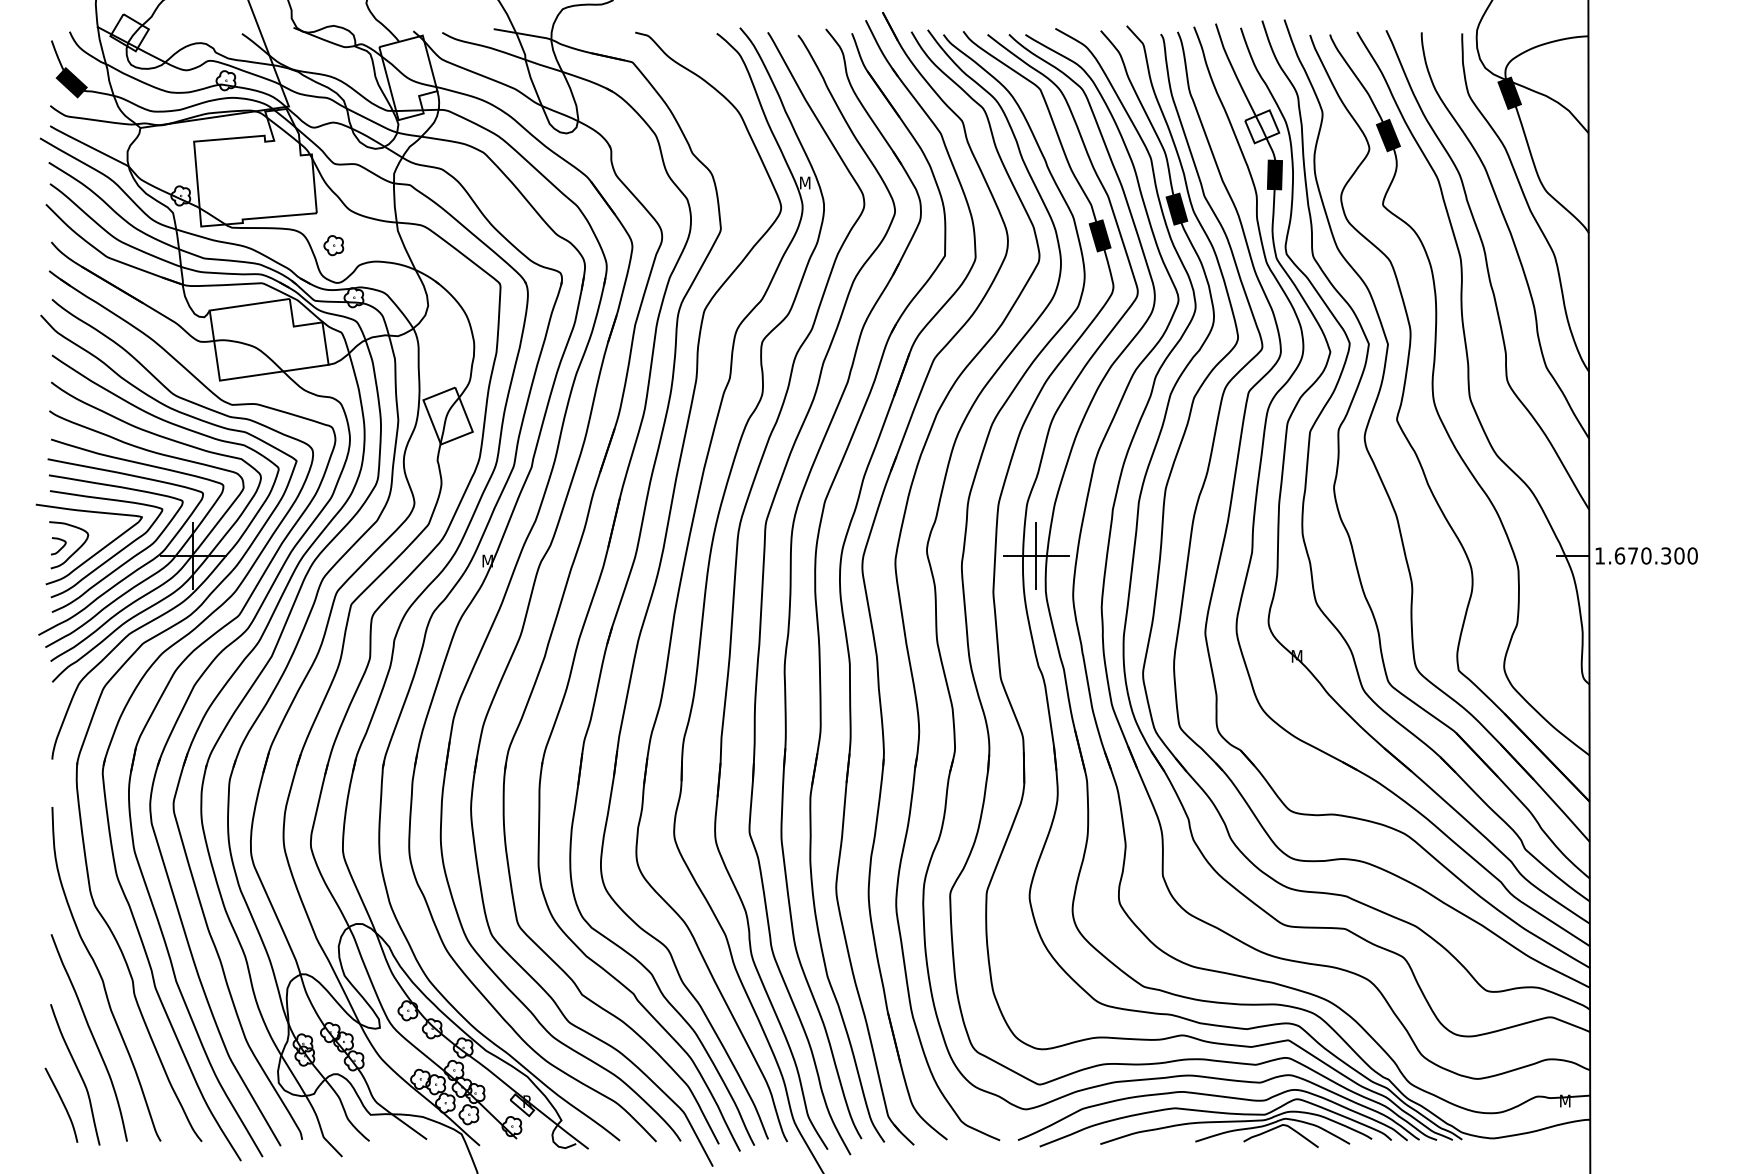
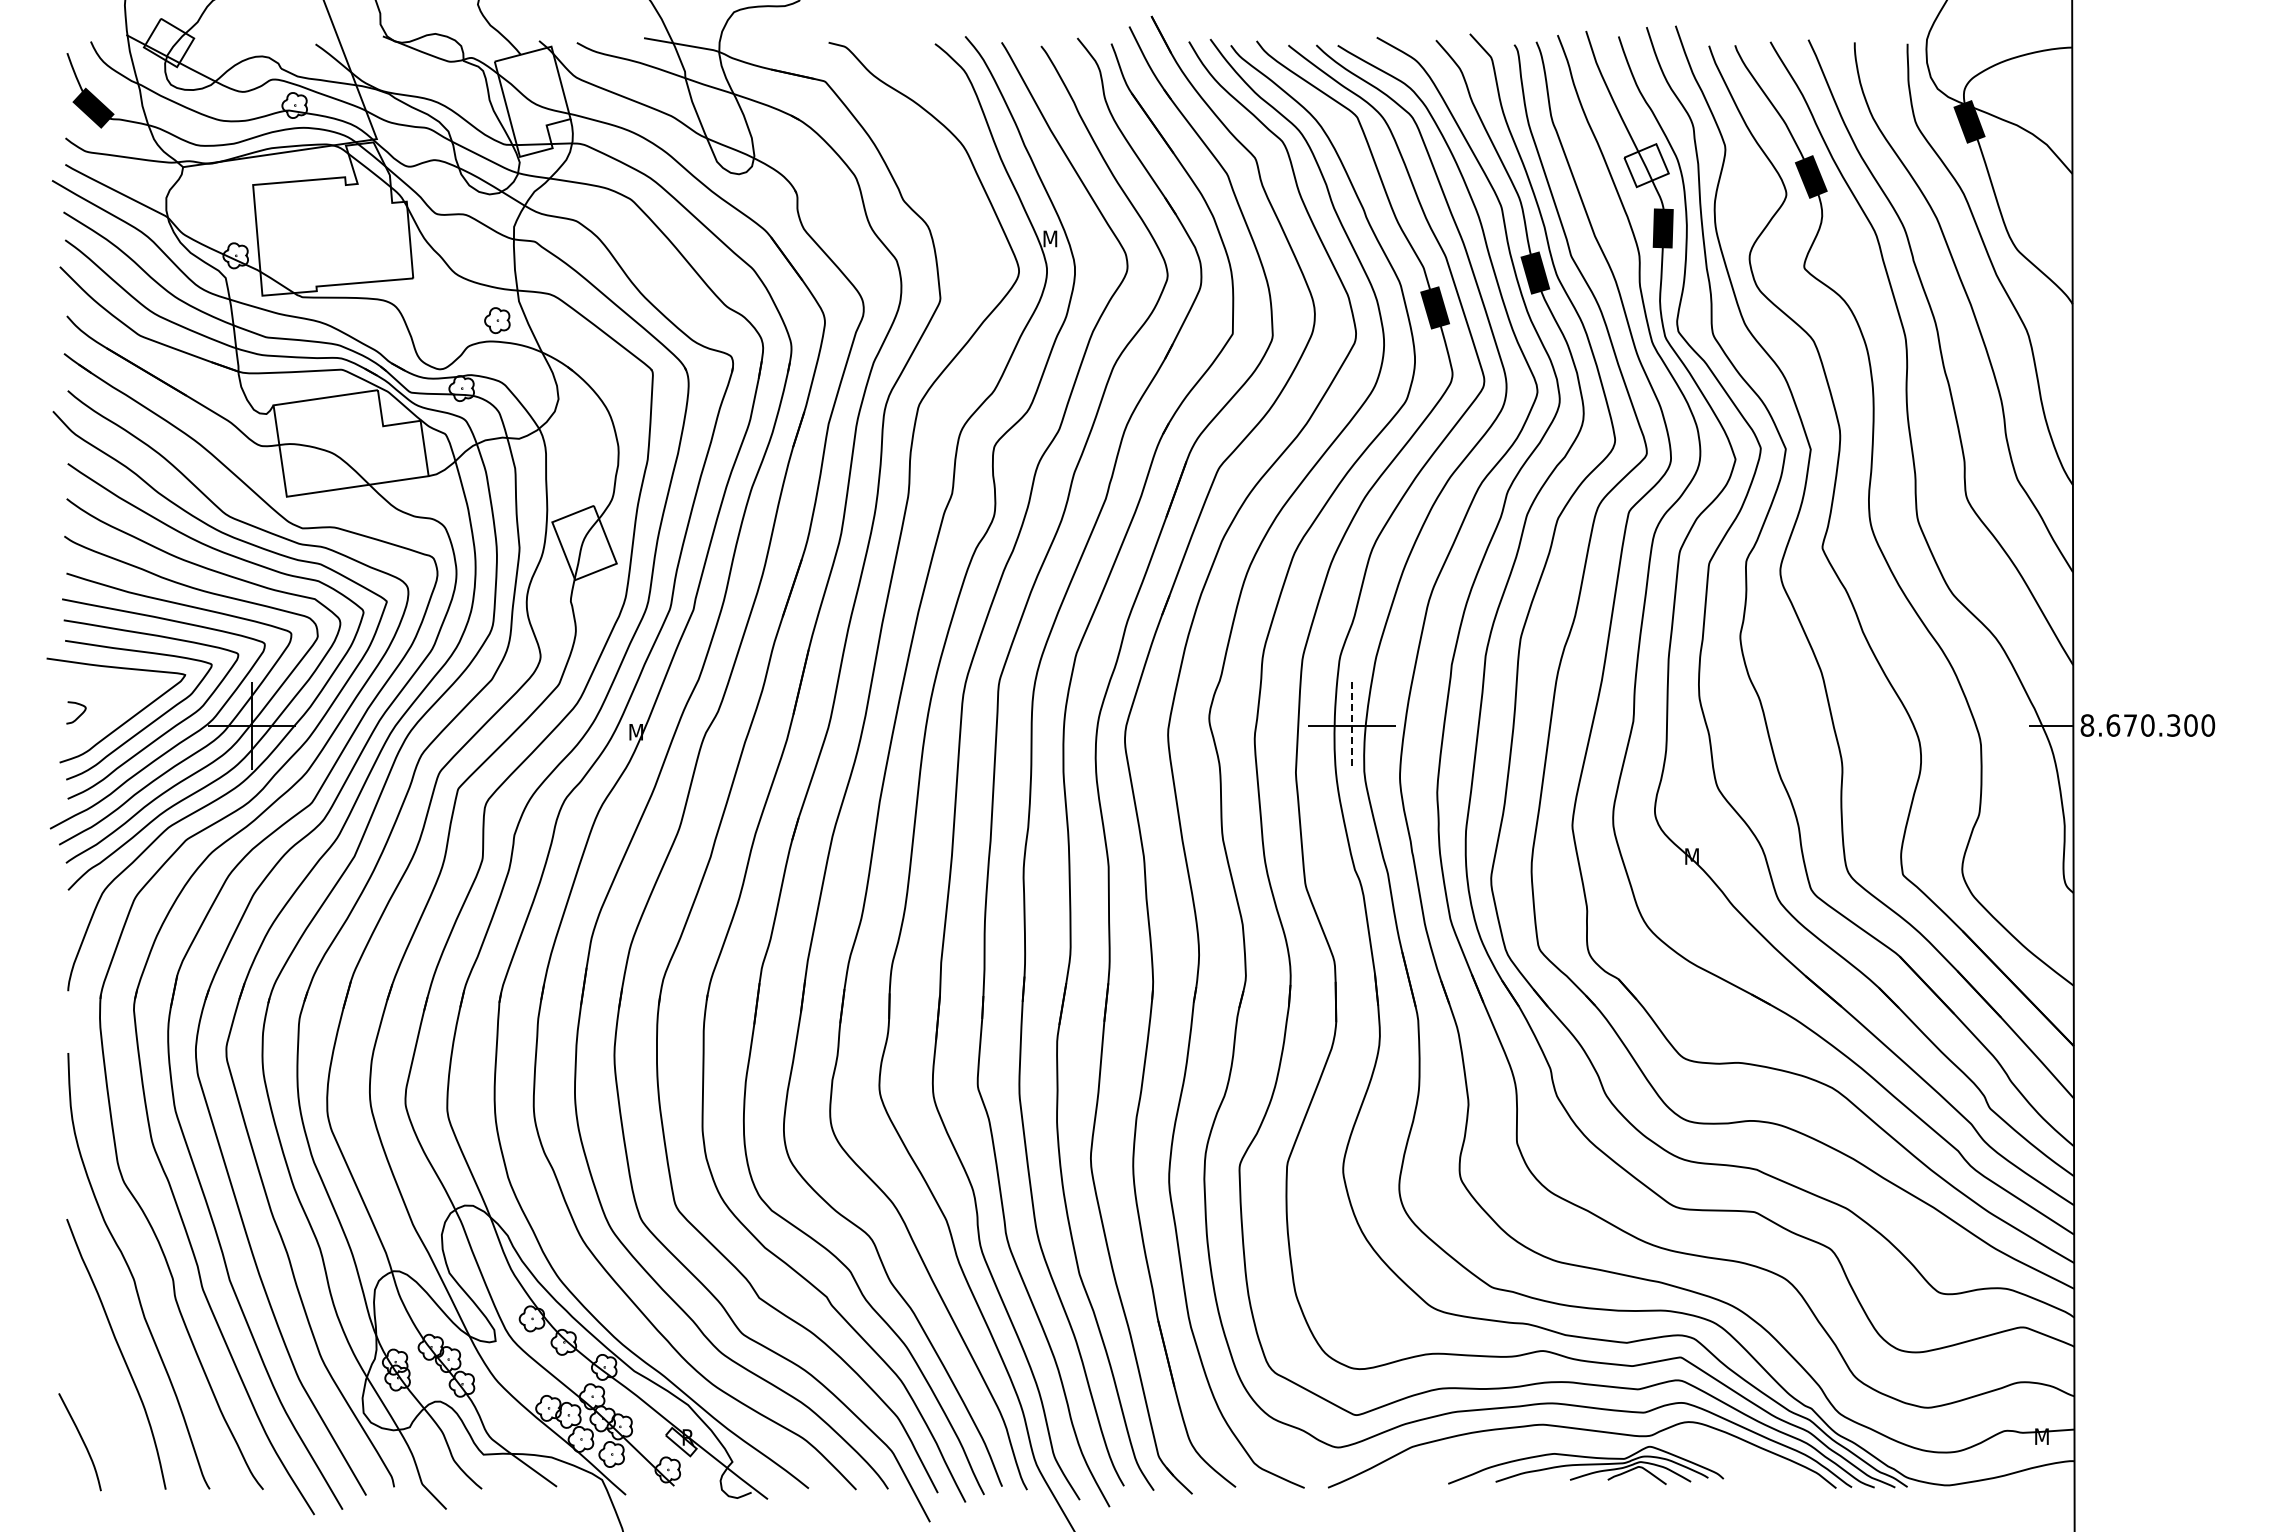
part: (333, 245) -> (497, 320), moved
curve: (74, 551) -> (97, 719), removed
line: (1035, 555) -> (1351, 725), solid -> dashed
text: (1600, 555) -> (2087, 725), 1.670.300 -> 8.670.300
curve: (78, 1073) -> (102, 1400), removed
part: (1215, 1123) -> (1585, 1465), size x0.6

